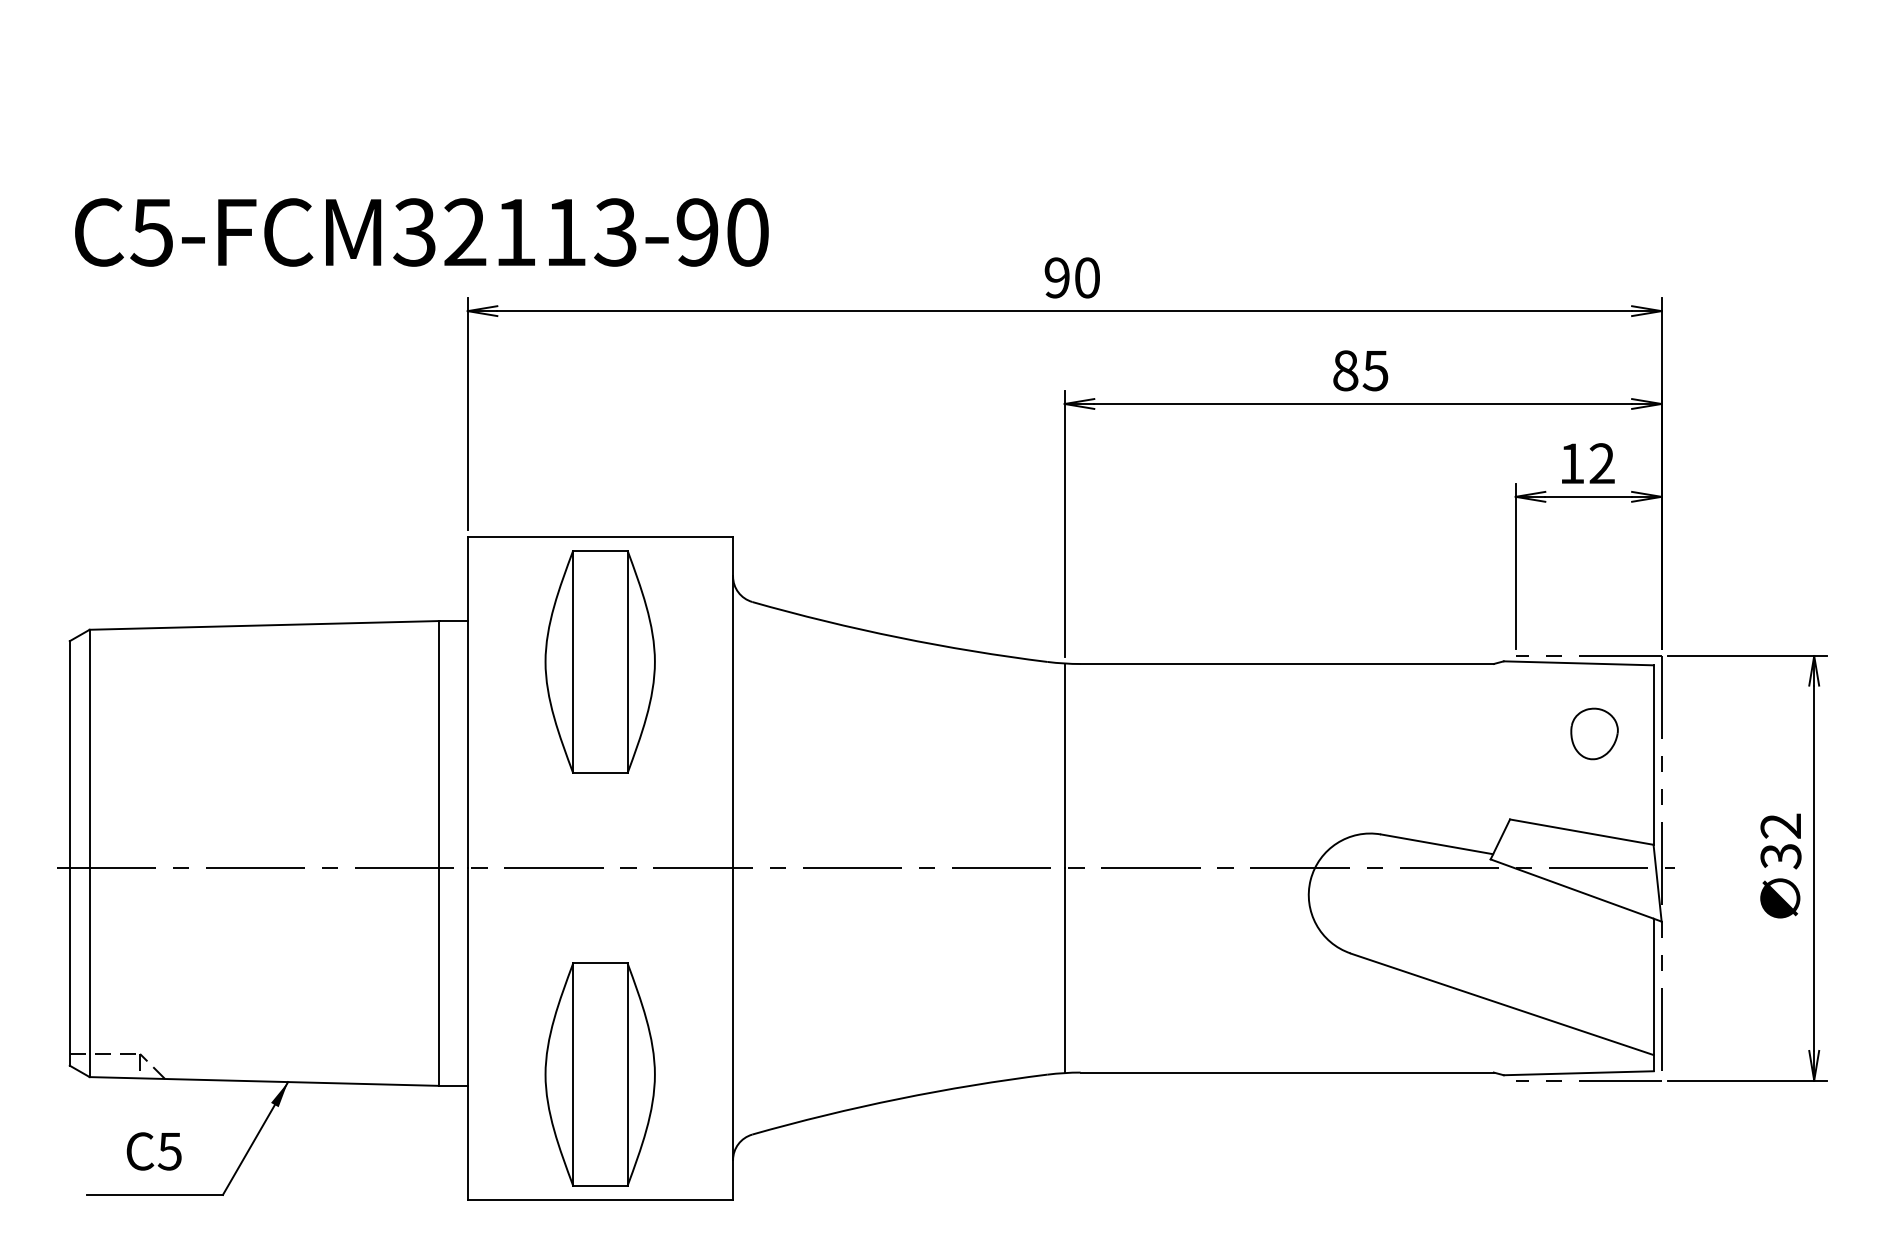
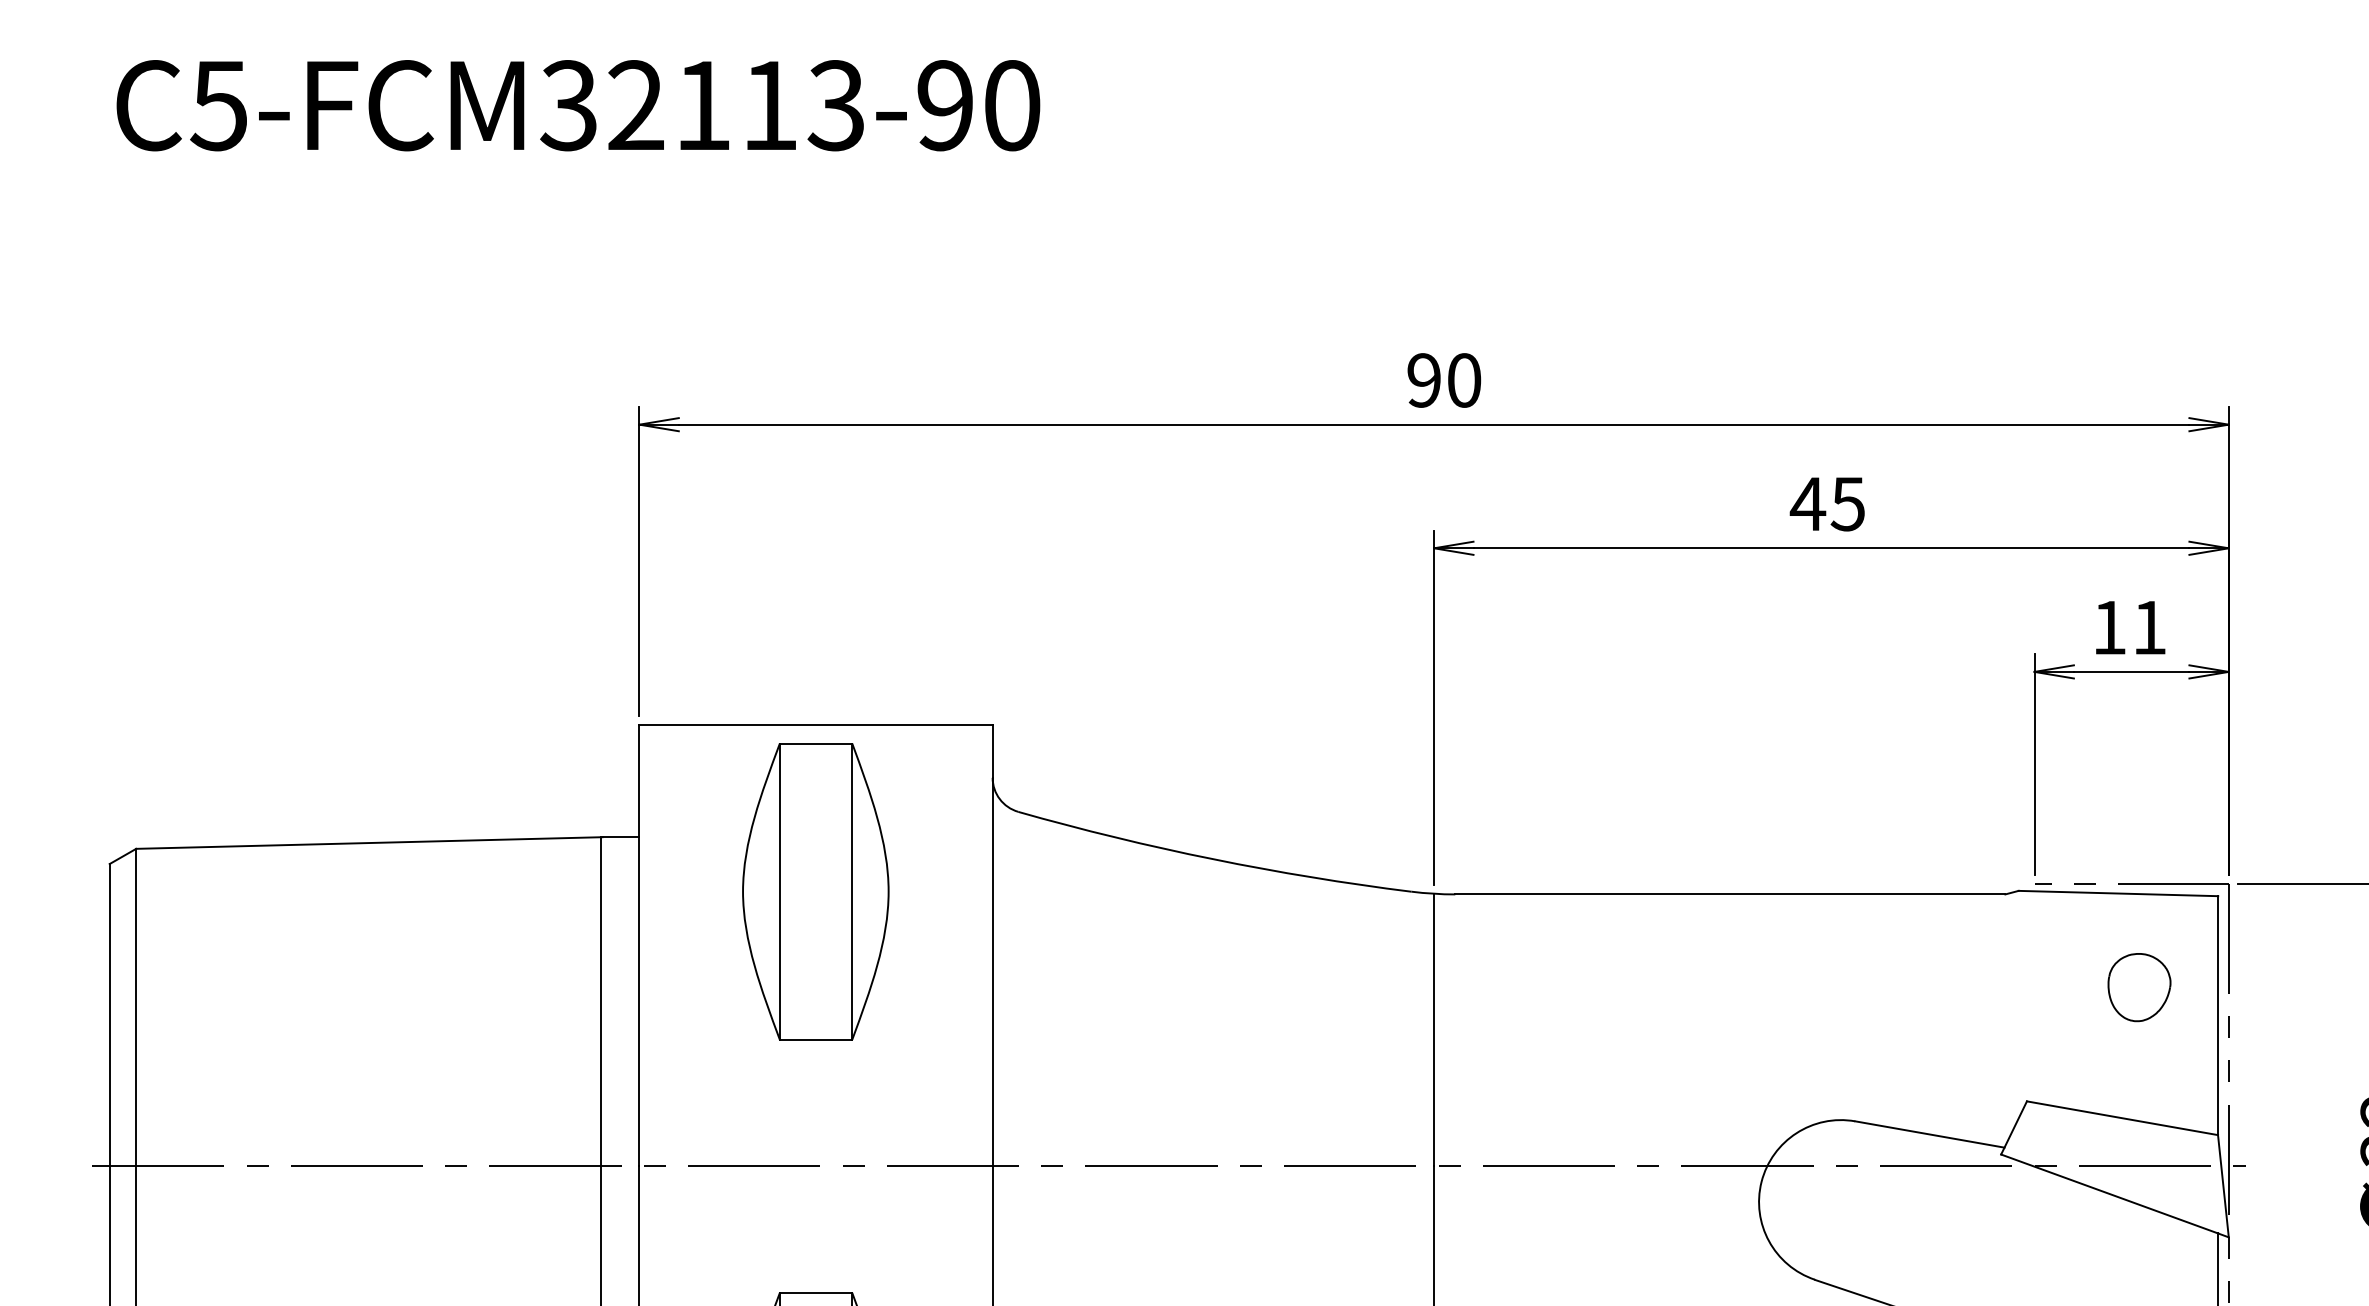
text: (421, 232) -> (577, 105), moved
text: (1345, 370) -> (1807, 503), 85 -> 45
text: (1601, 463) -> (2148, 627), 12 -> 11

